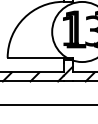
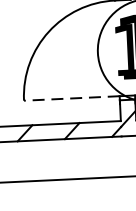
line: (35, 57) -> (71, 97), solid -> dashed

